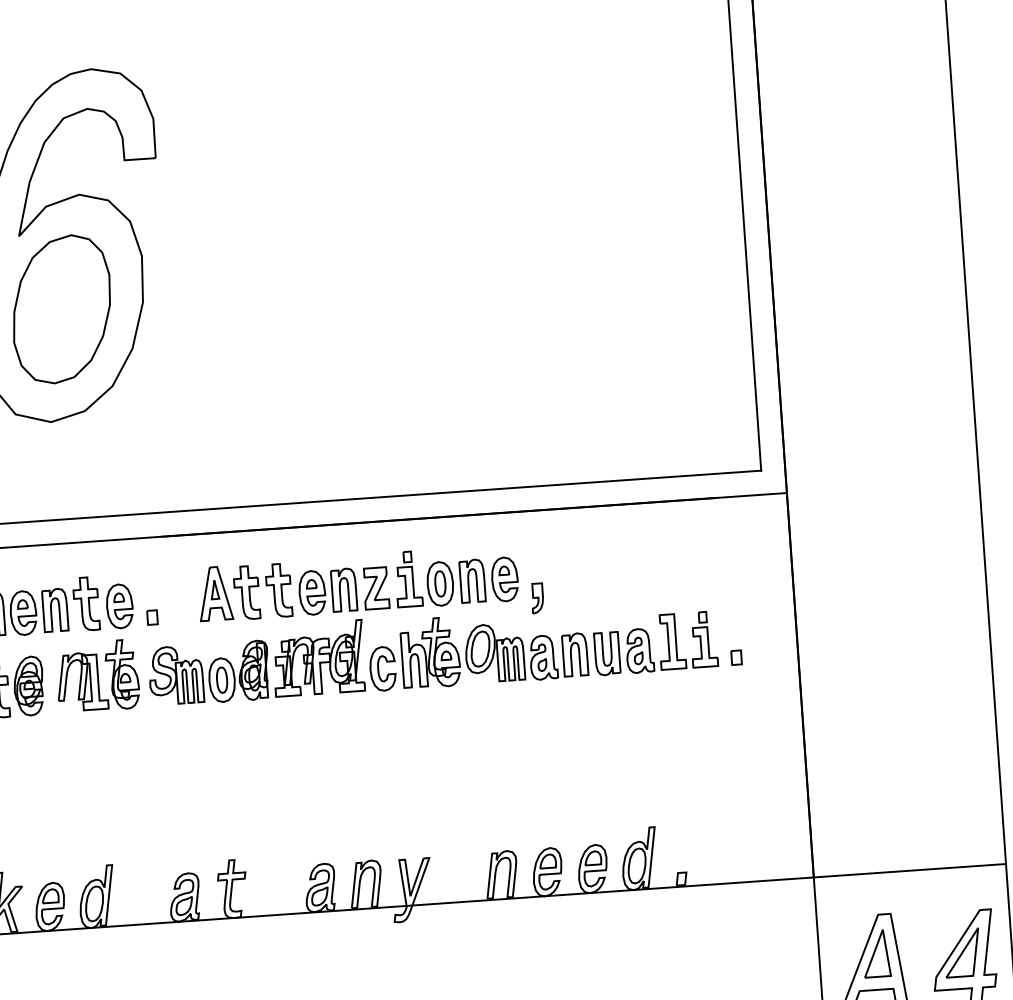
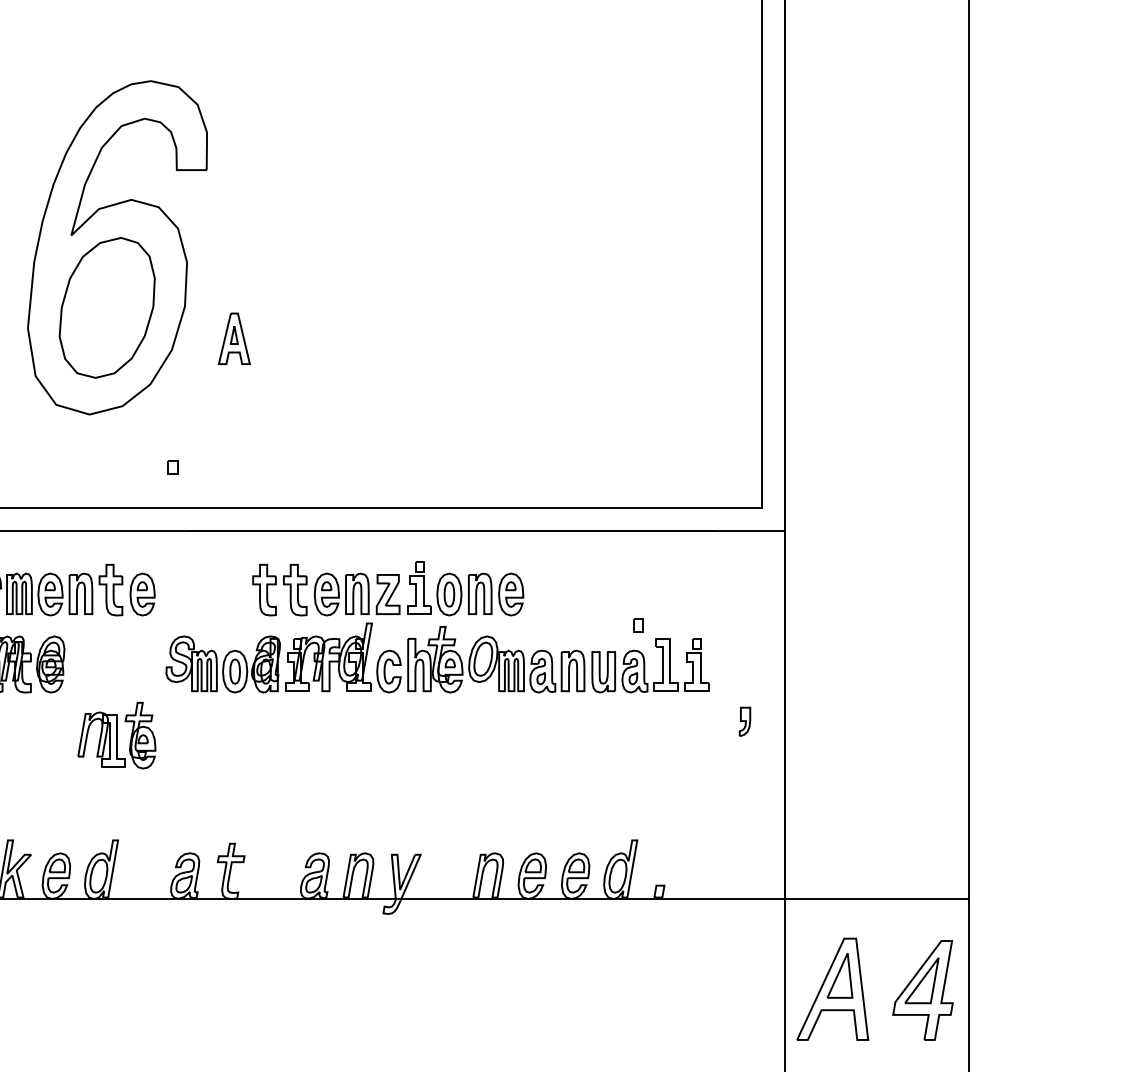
part: (214, 593) -> (233, 338), moved
part: (537, 598) -> (744, 721), moved
part: (151, 617) -> (172, 467), moved
part: (736, 657) -> (638, 625), moved
part: (97, 676) -> (116, 735), moved

